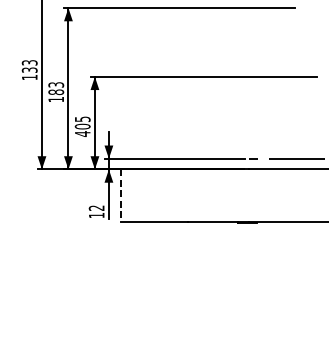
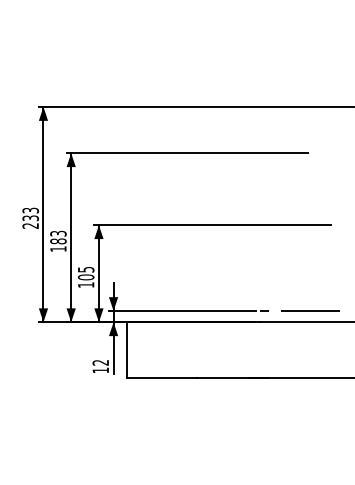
text: (29, 77) -> (30, 225), 133 -> 233
text: (83, 134) -> (86, 285), 405 -> 105
line: (121, 195) -> (126, 349), dashed -> solid

